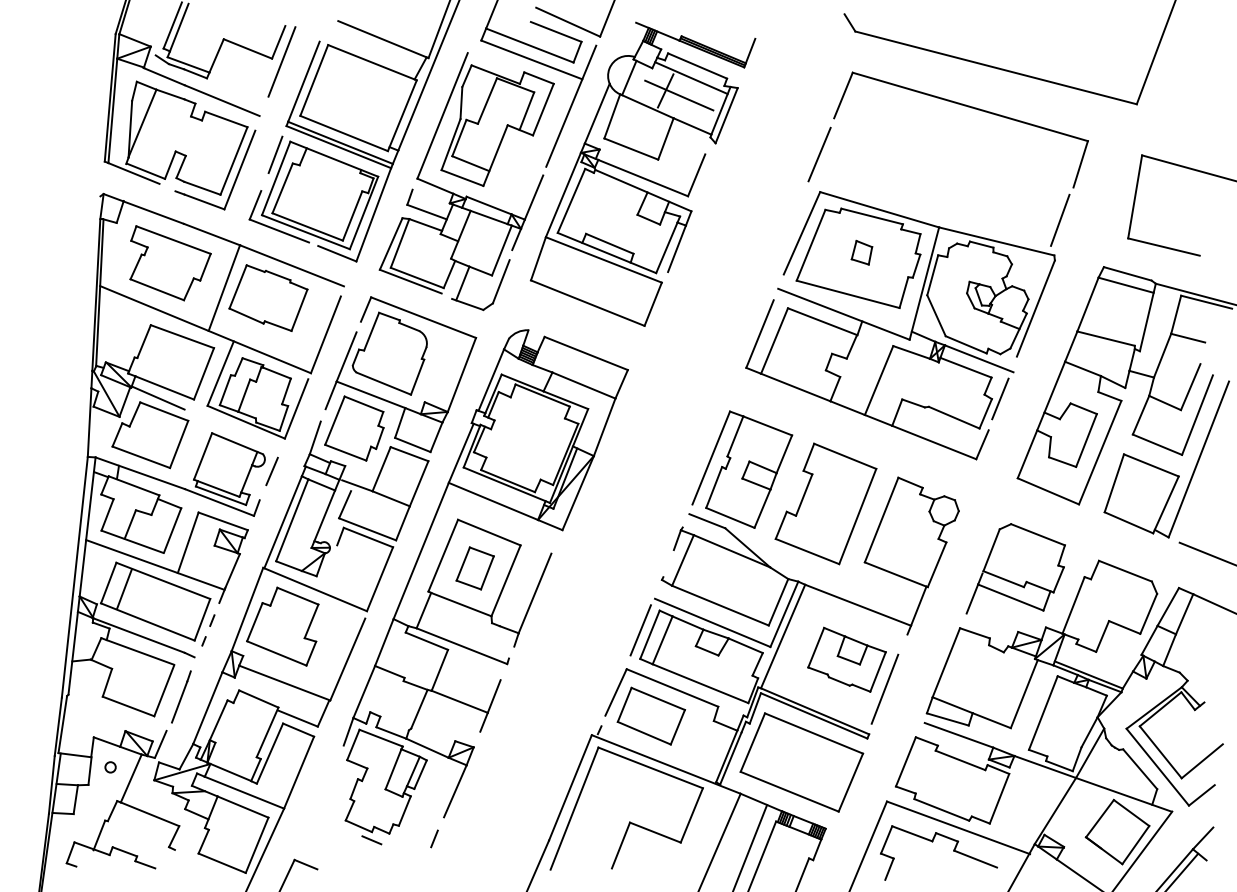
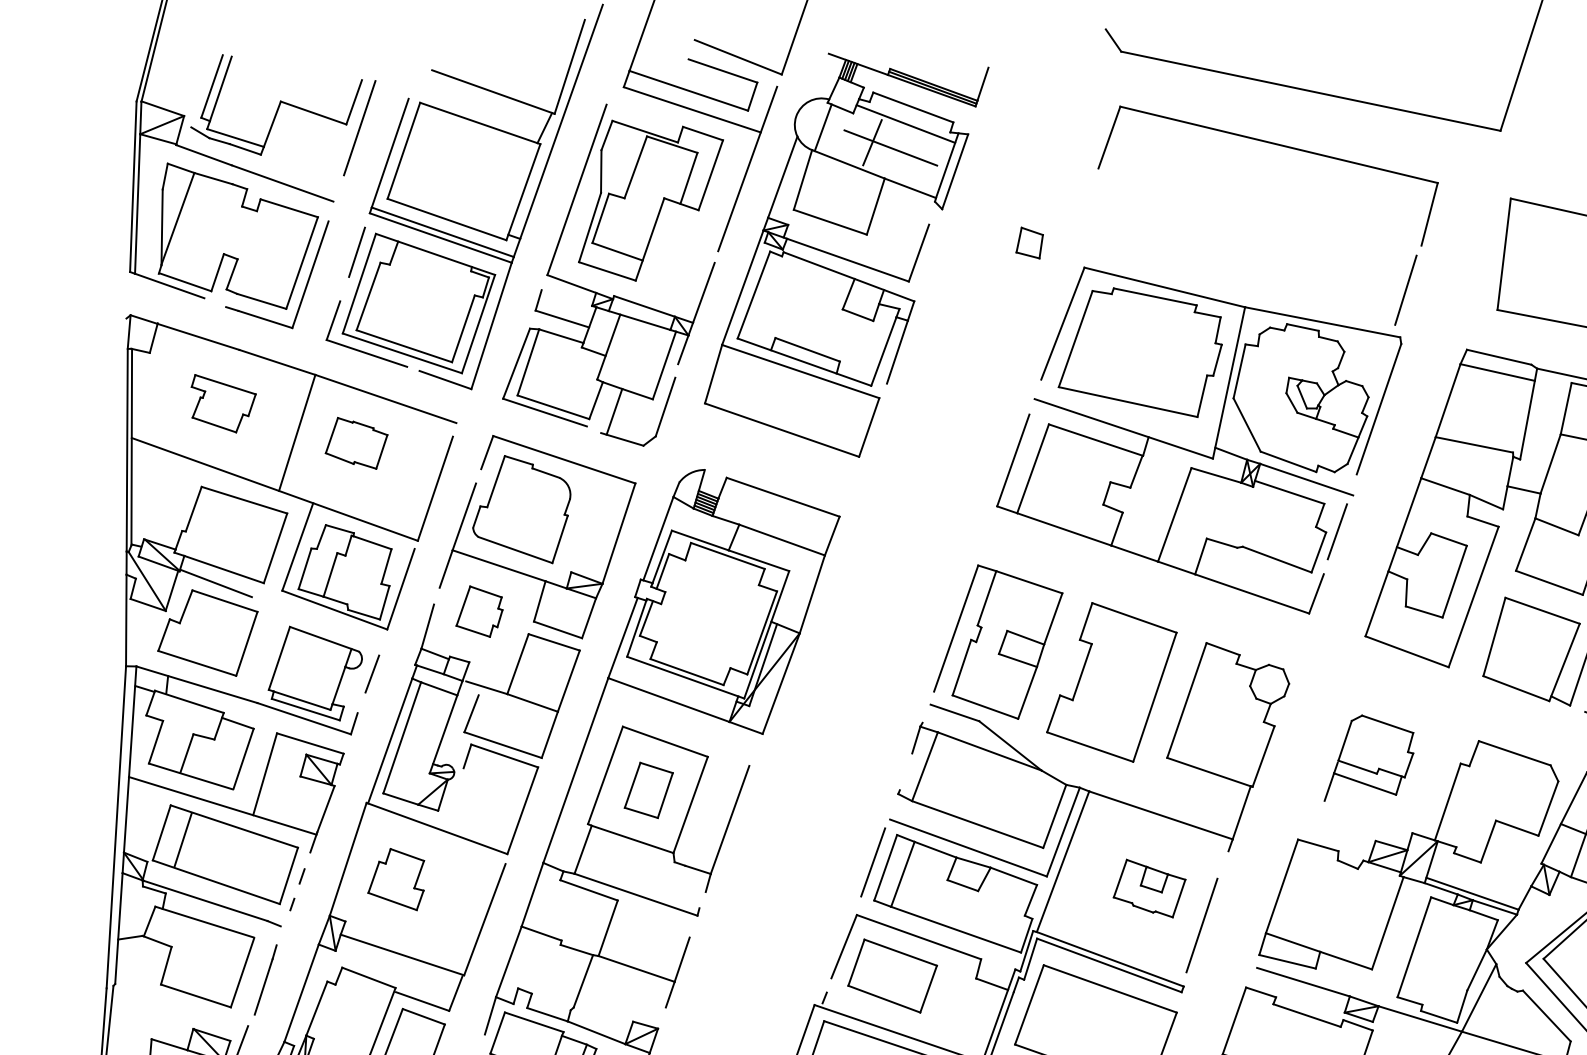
line: (819, 154) -> (1081, 217), removed
part: (861, 252) -> (1029, 242), moved
part: (170, 263) -> (223, 403), size x0.6
part: (268, 297) -> (356, 442), size x0.6
part: (354, 428) -> (479, 611), size x0.6
part: (1015, 568) -> (1368, 756), size x0.7
part: (282, 626) -> (395, 879), size x0.6
part: (846, 659) -> (1148, 888), size x0.7

